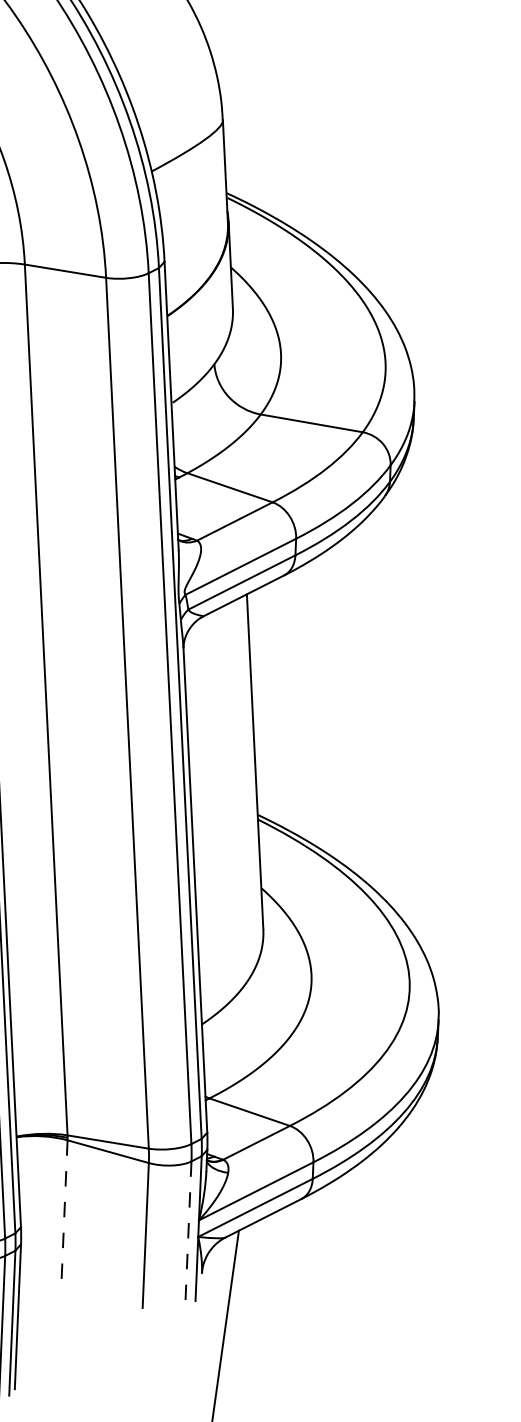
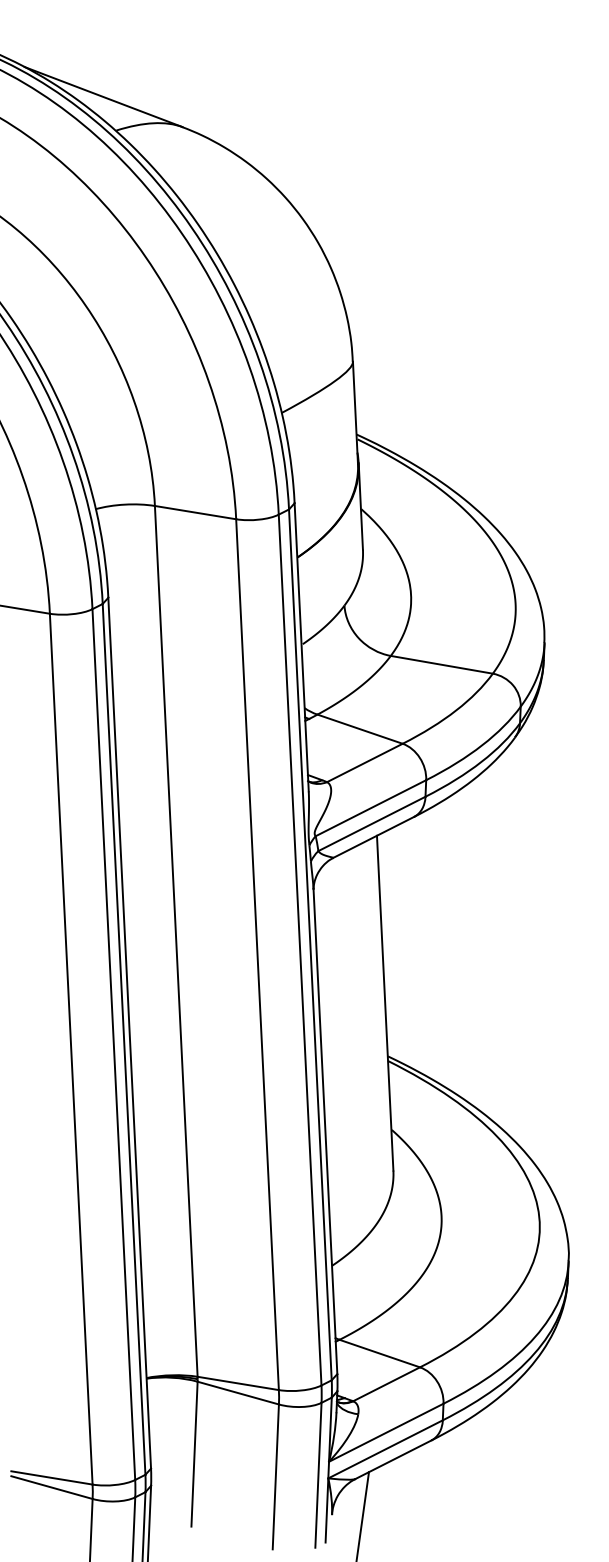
line: (64, 1213) -> (194, 1454), dashed -> solid
line: (188, 1234) -> (318, 1475), dashed -> solid

